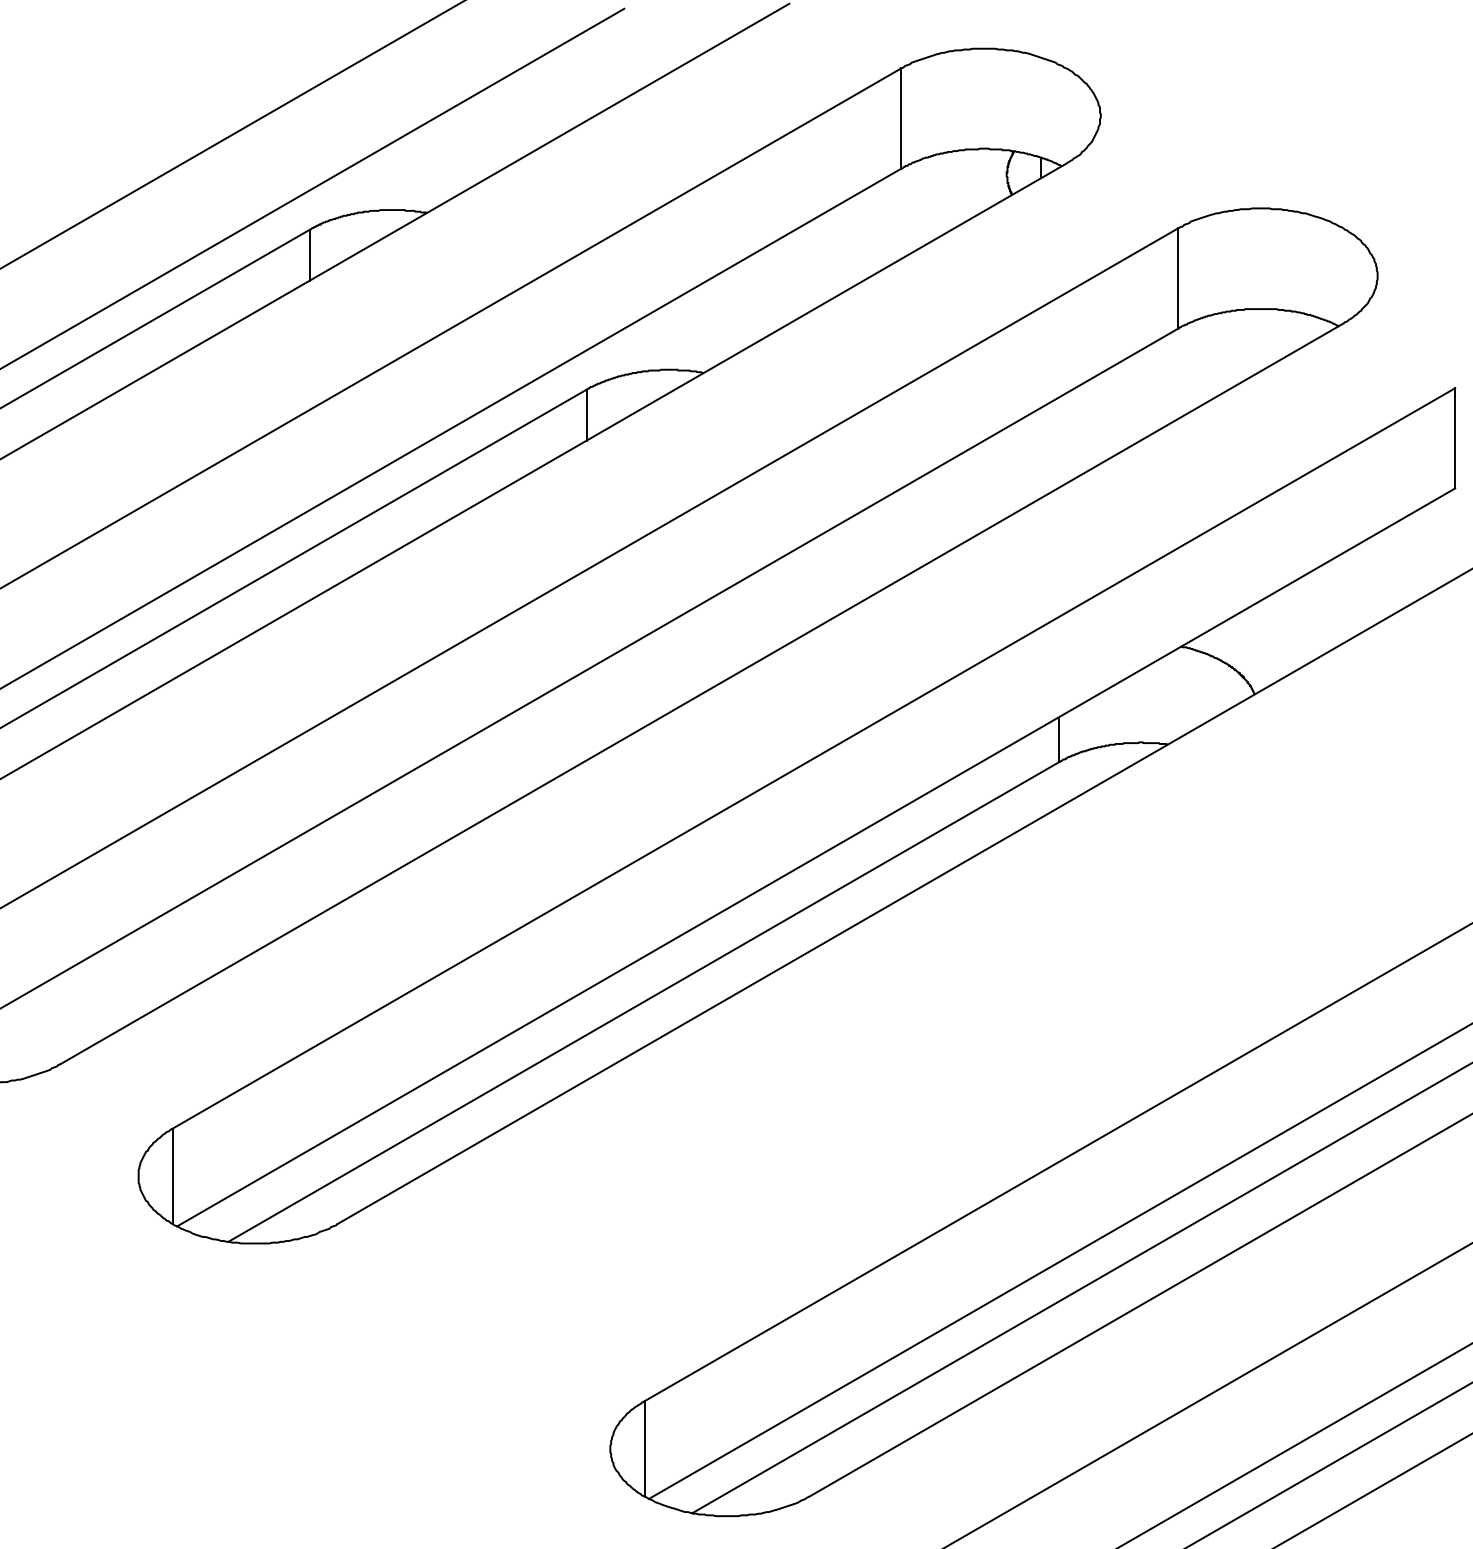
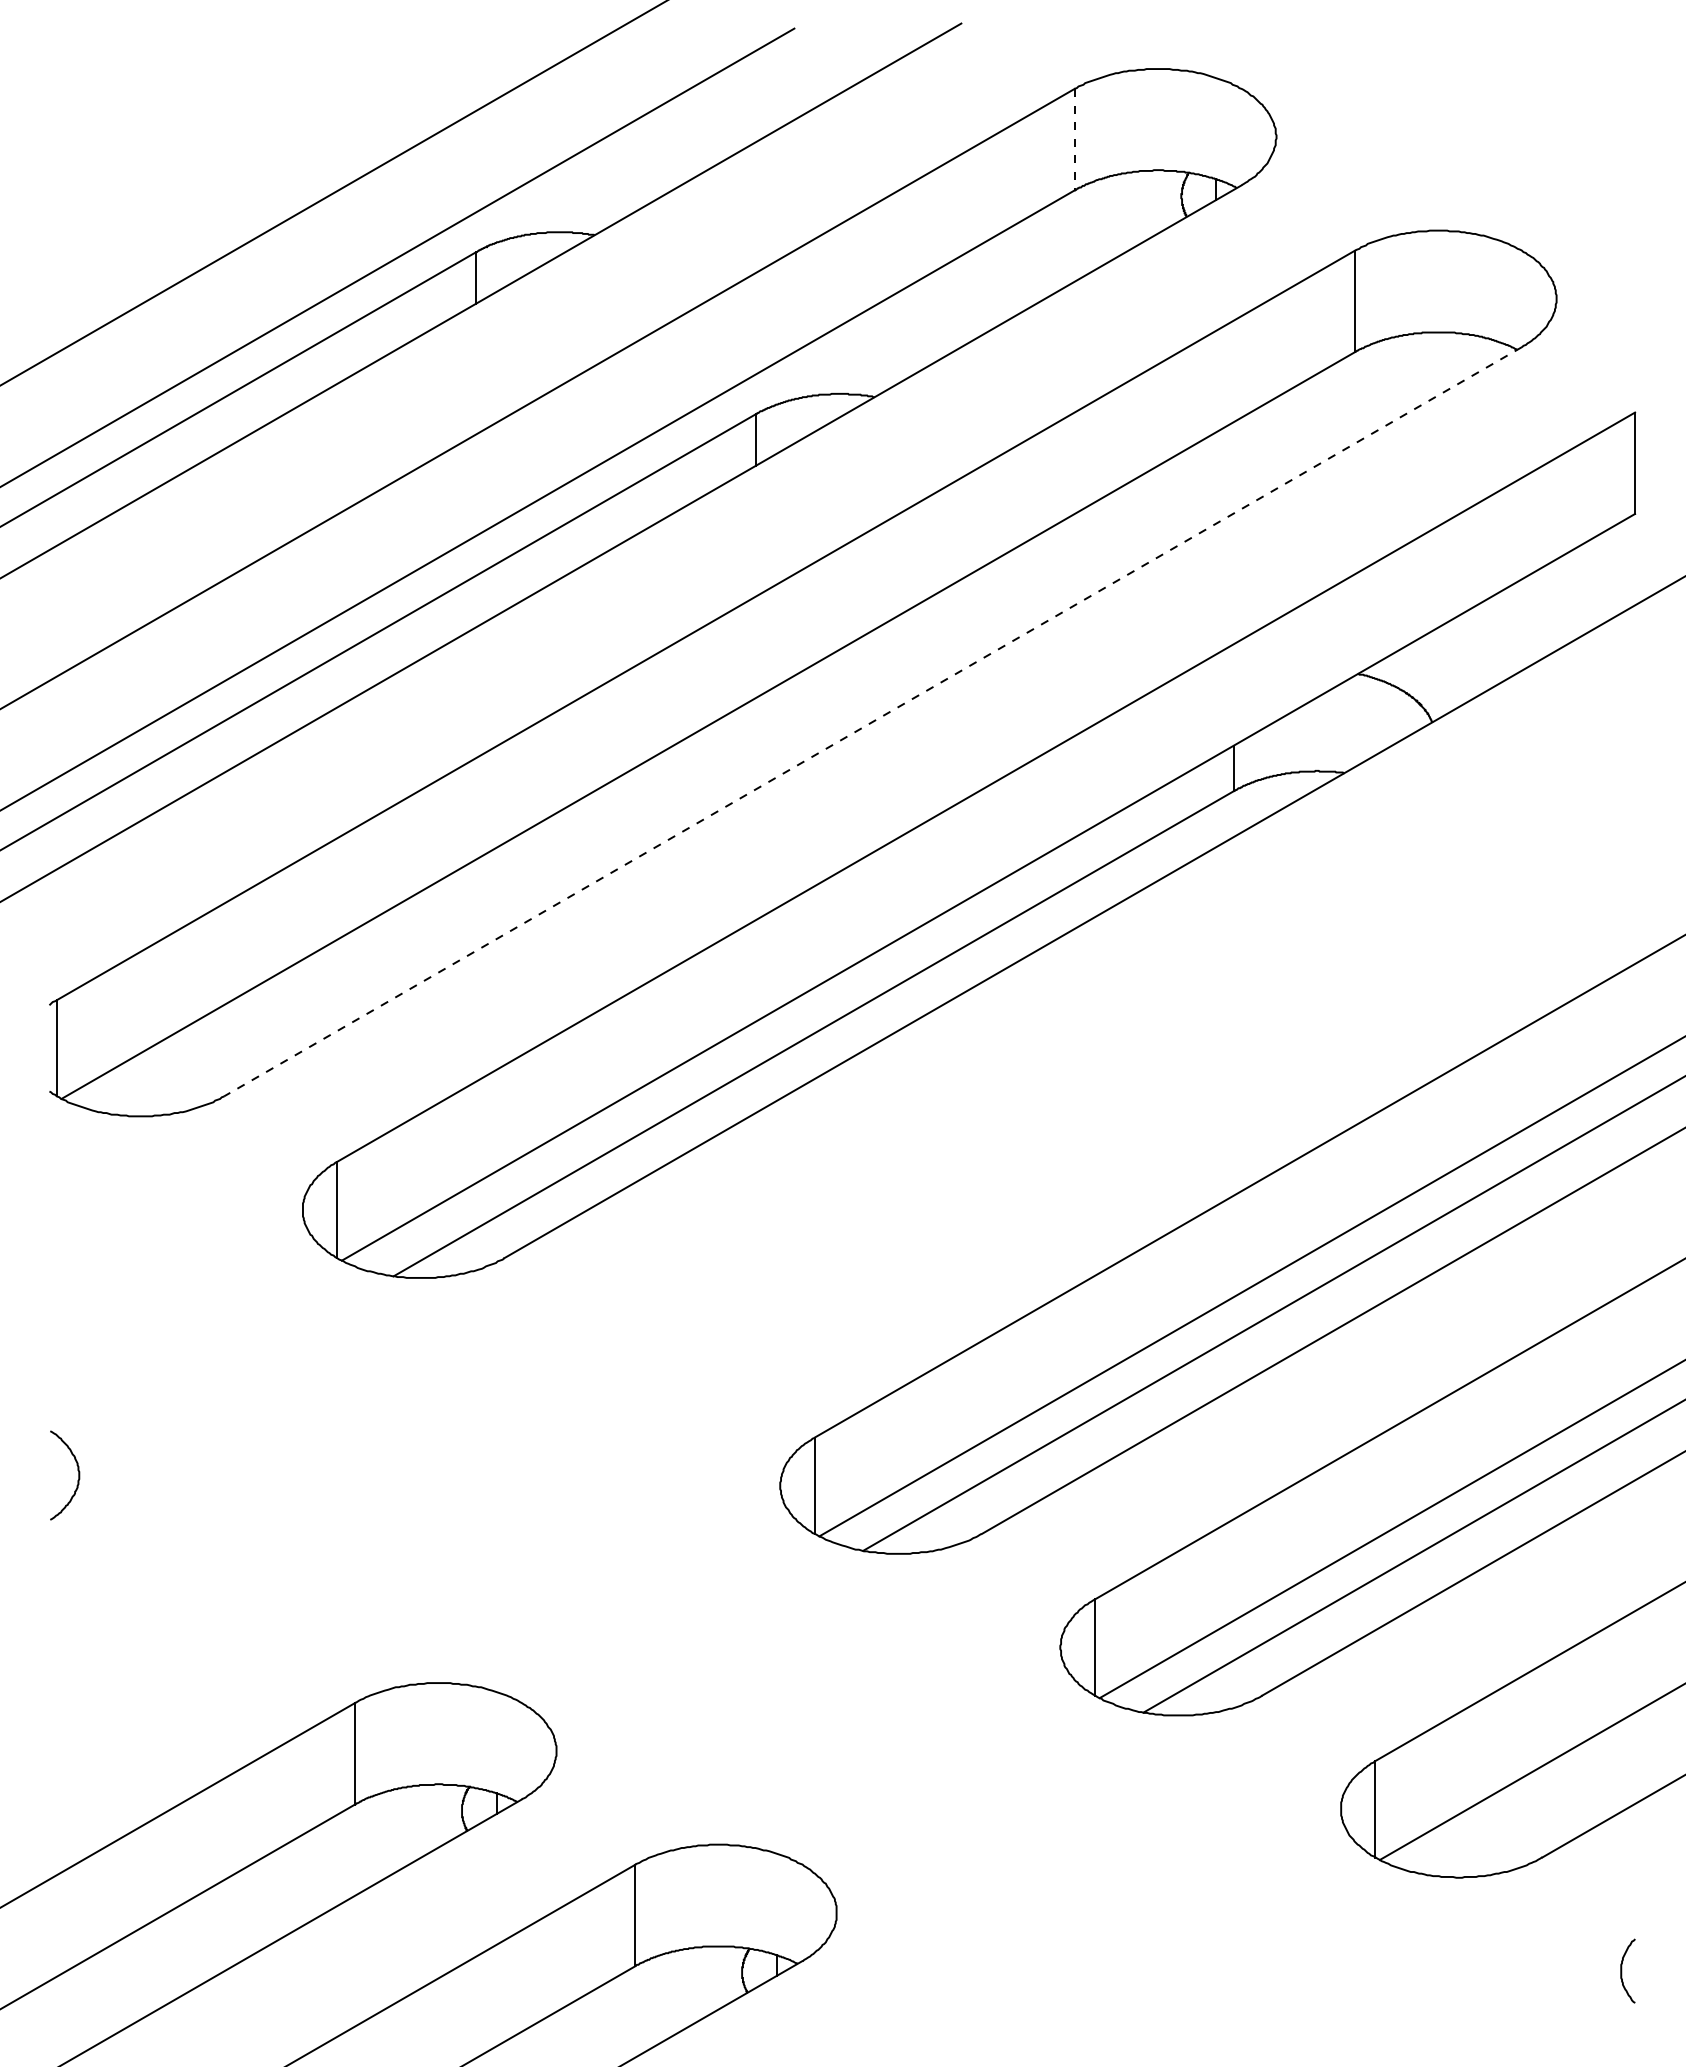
line: (901, 118) -> (1074, 139), solid -> dashed
line: (701, 694) -> (872, 722), solid -> dashed

